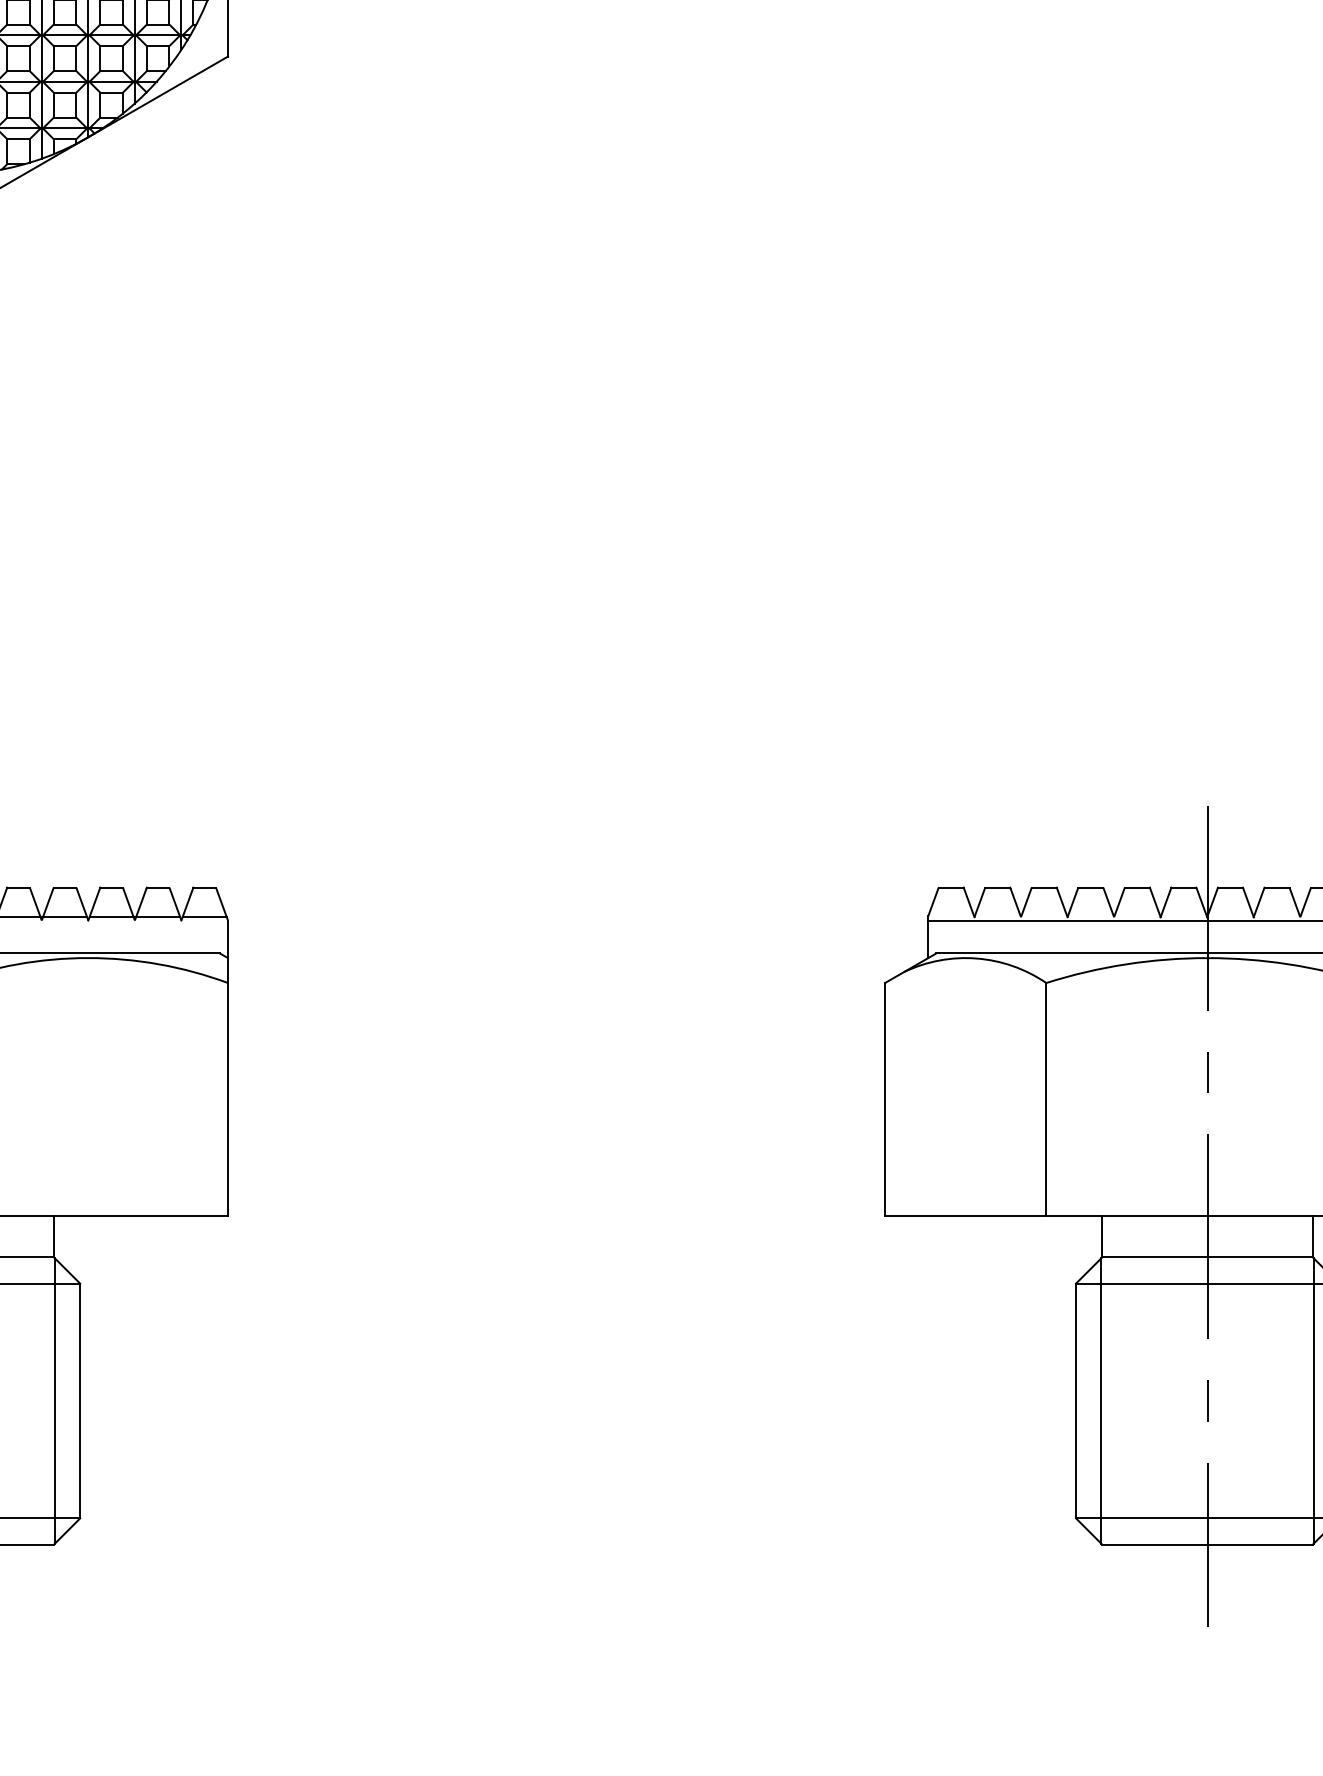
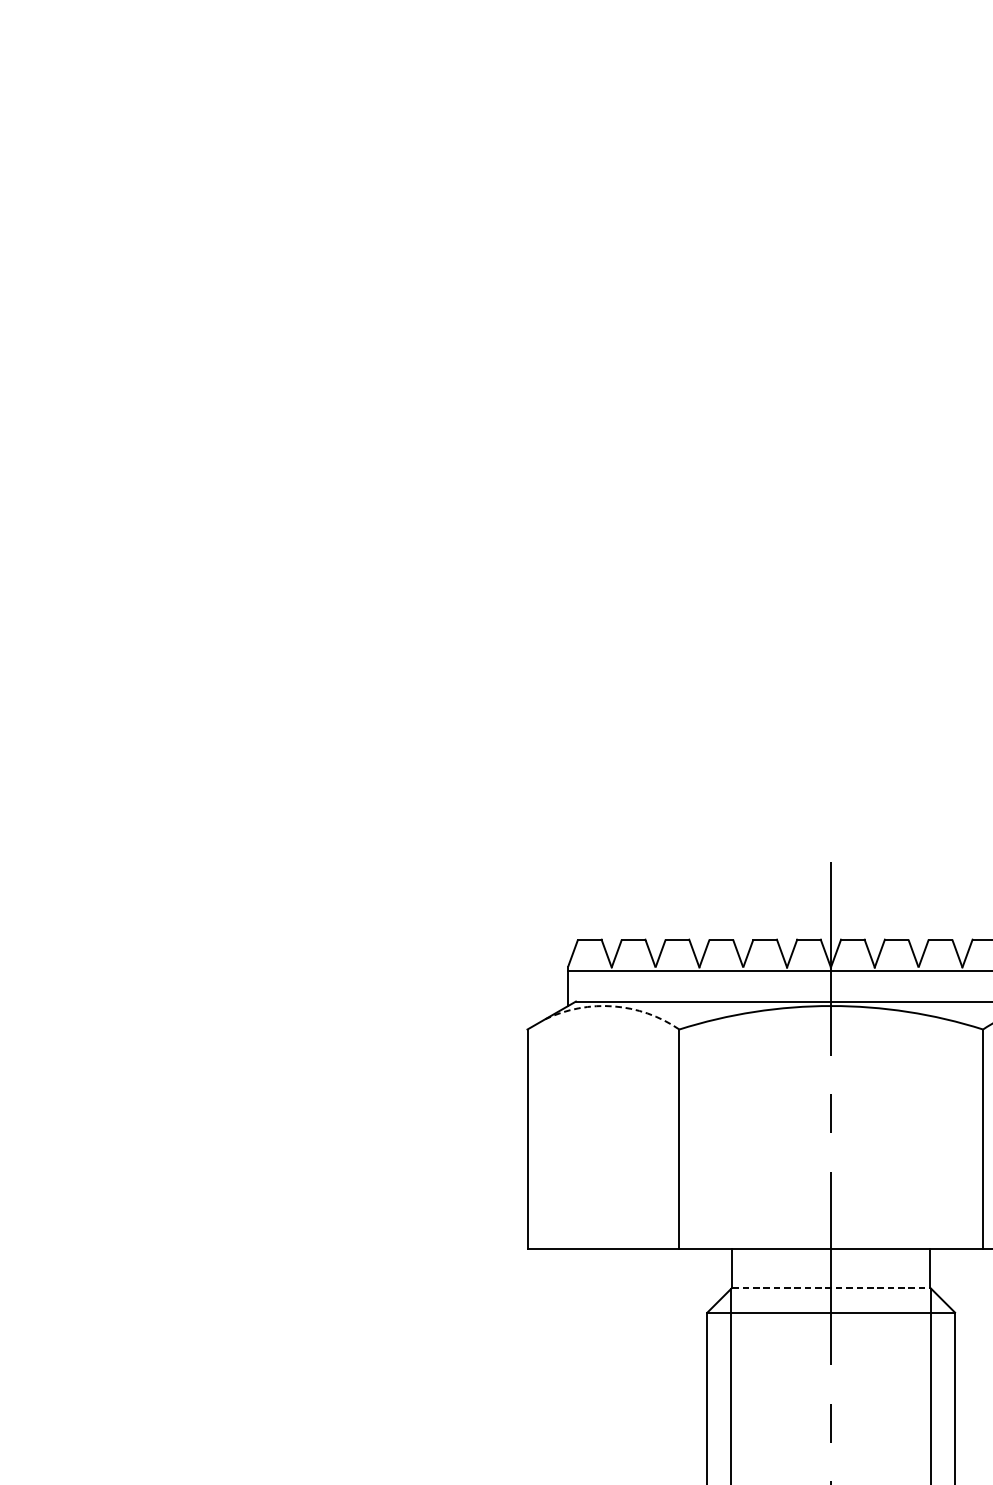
arc: (976, 958) -> (613, 1006), solid -> dashed
line: (1208, 1257) -> (832, 1288), solid -> dashed

